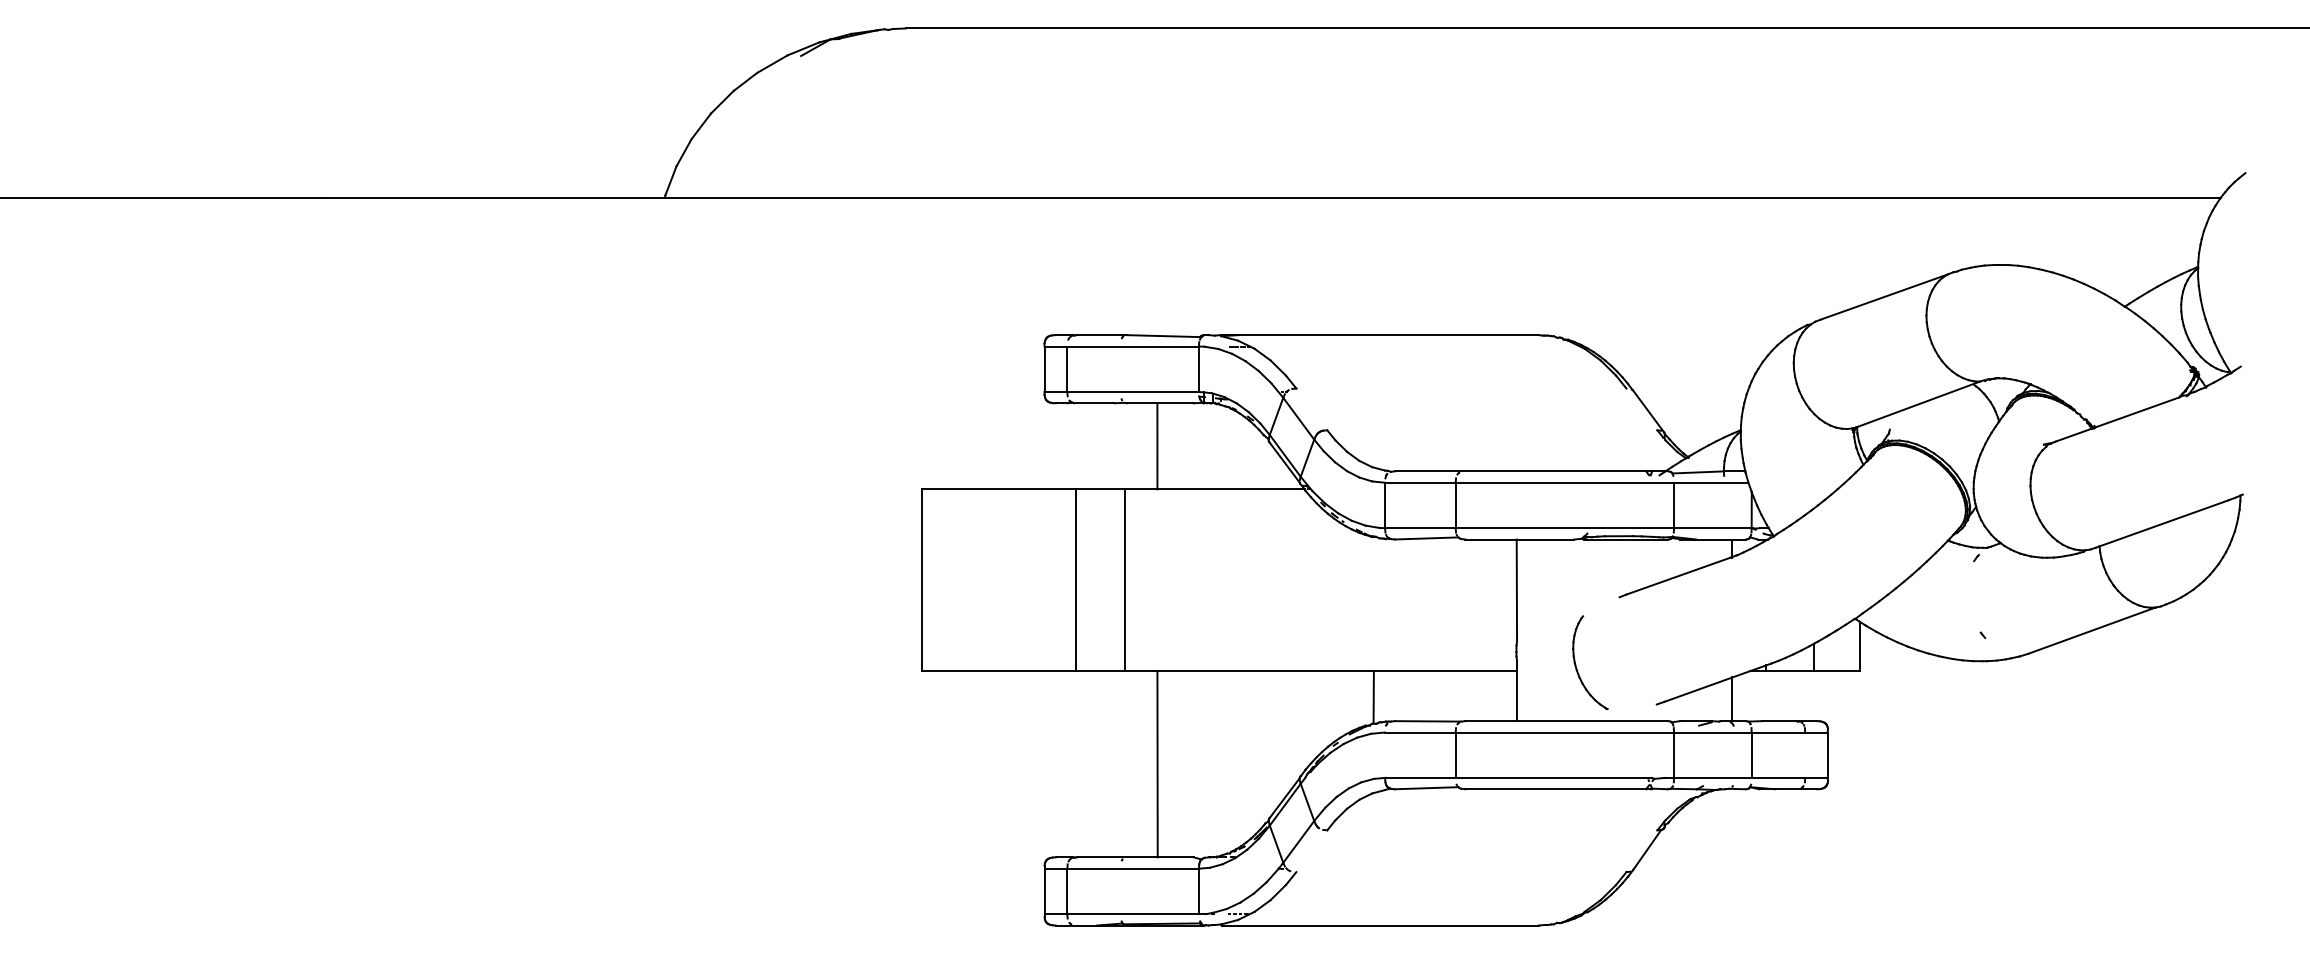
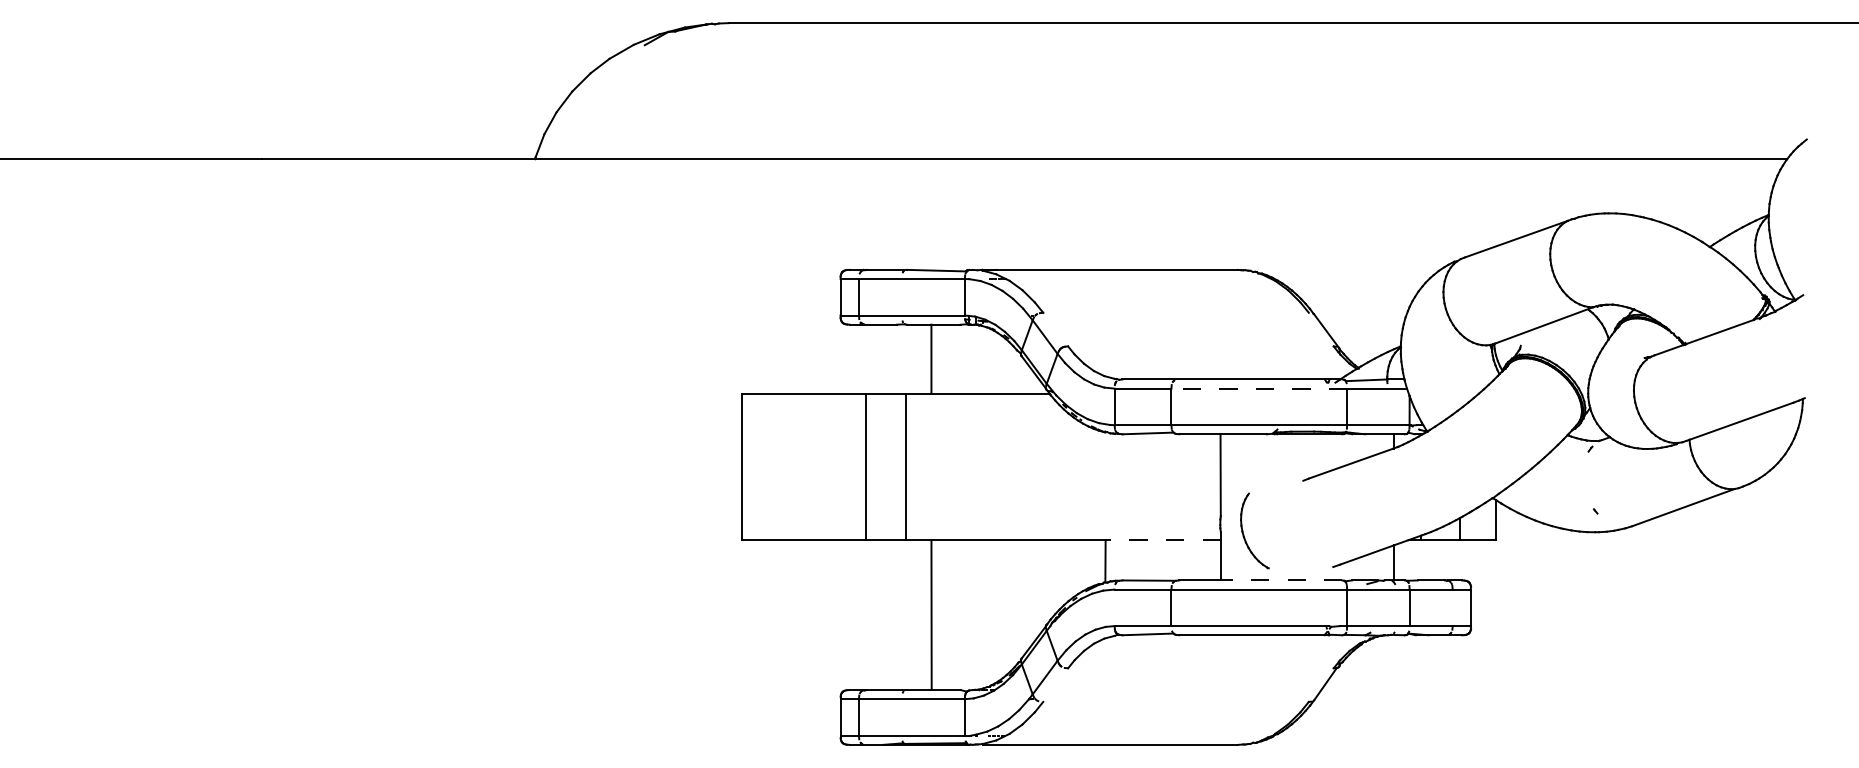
line: (1564, 482) -> (1258, 388), solid -> dashed
part: (1576, 664) -> (1243, 532), moved
line: (1445, 671) -> (1163, 540), solid -> dashed
line: (1592, 721) -> (1281, 580), solid -> dashed

